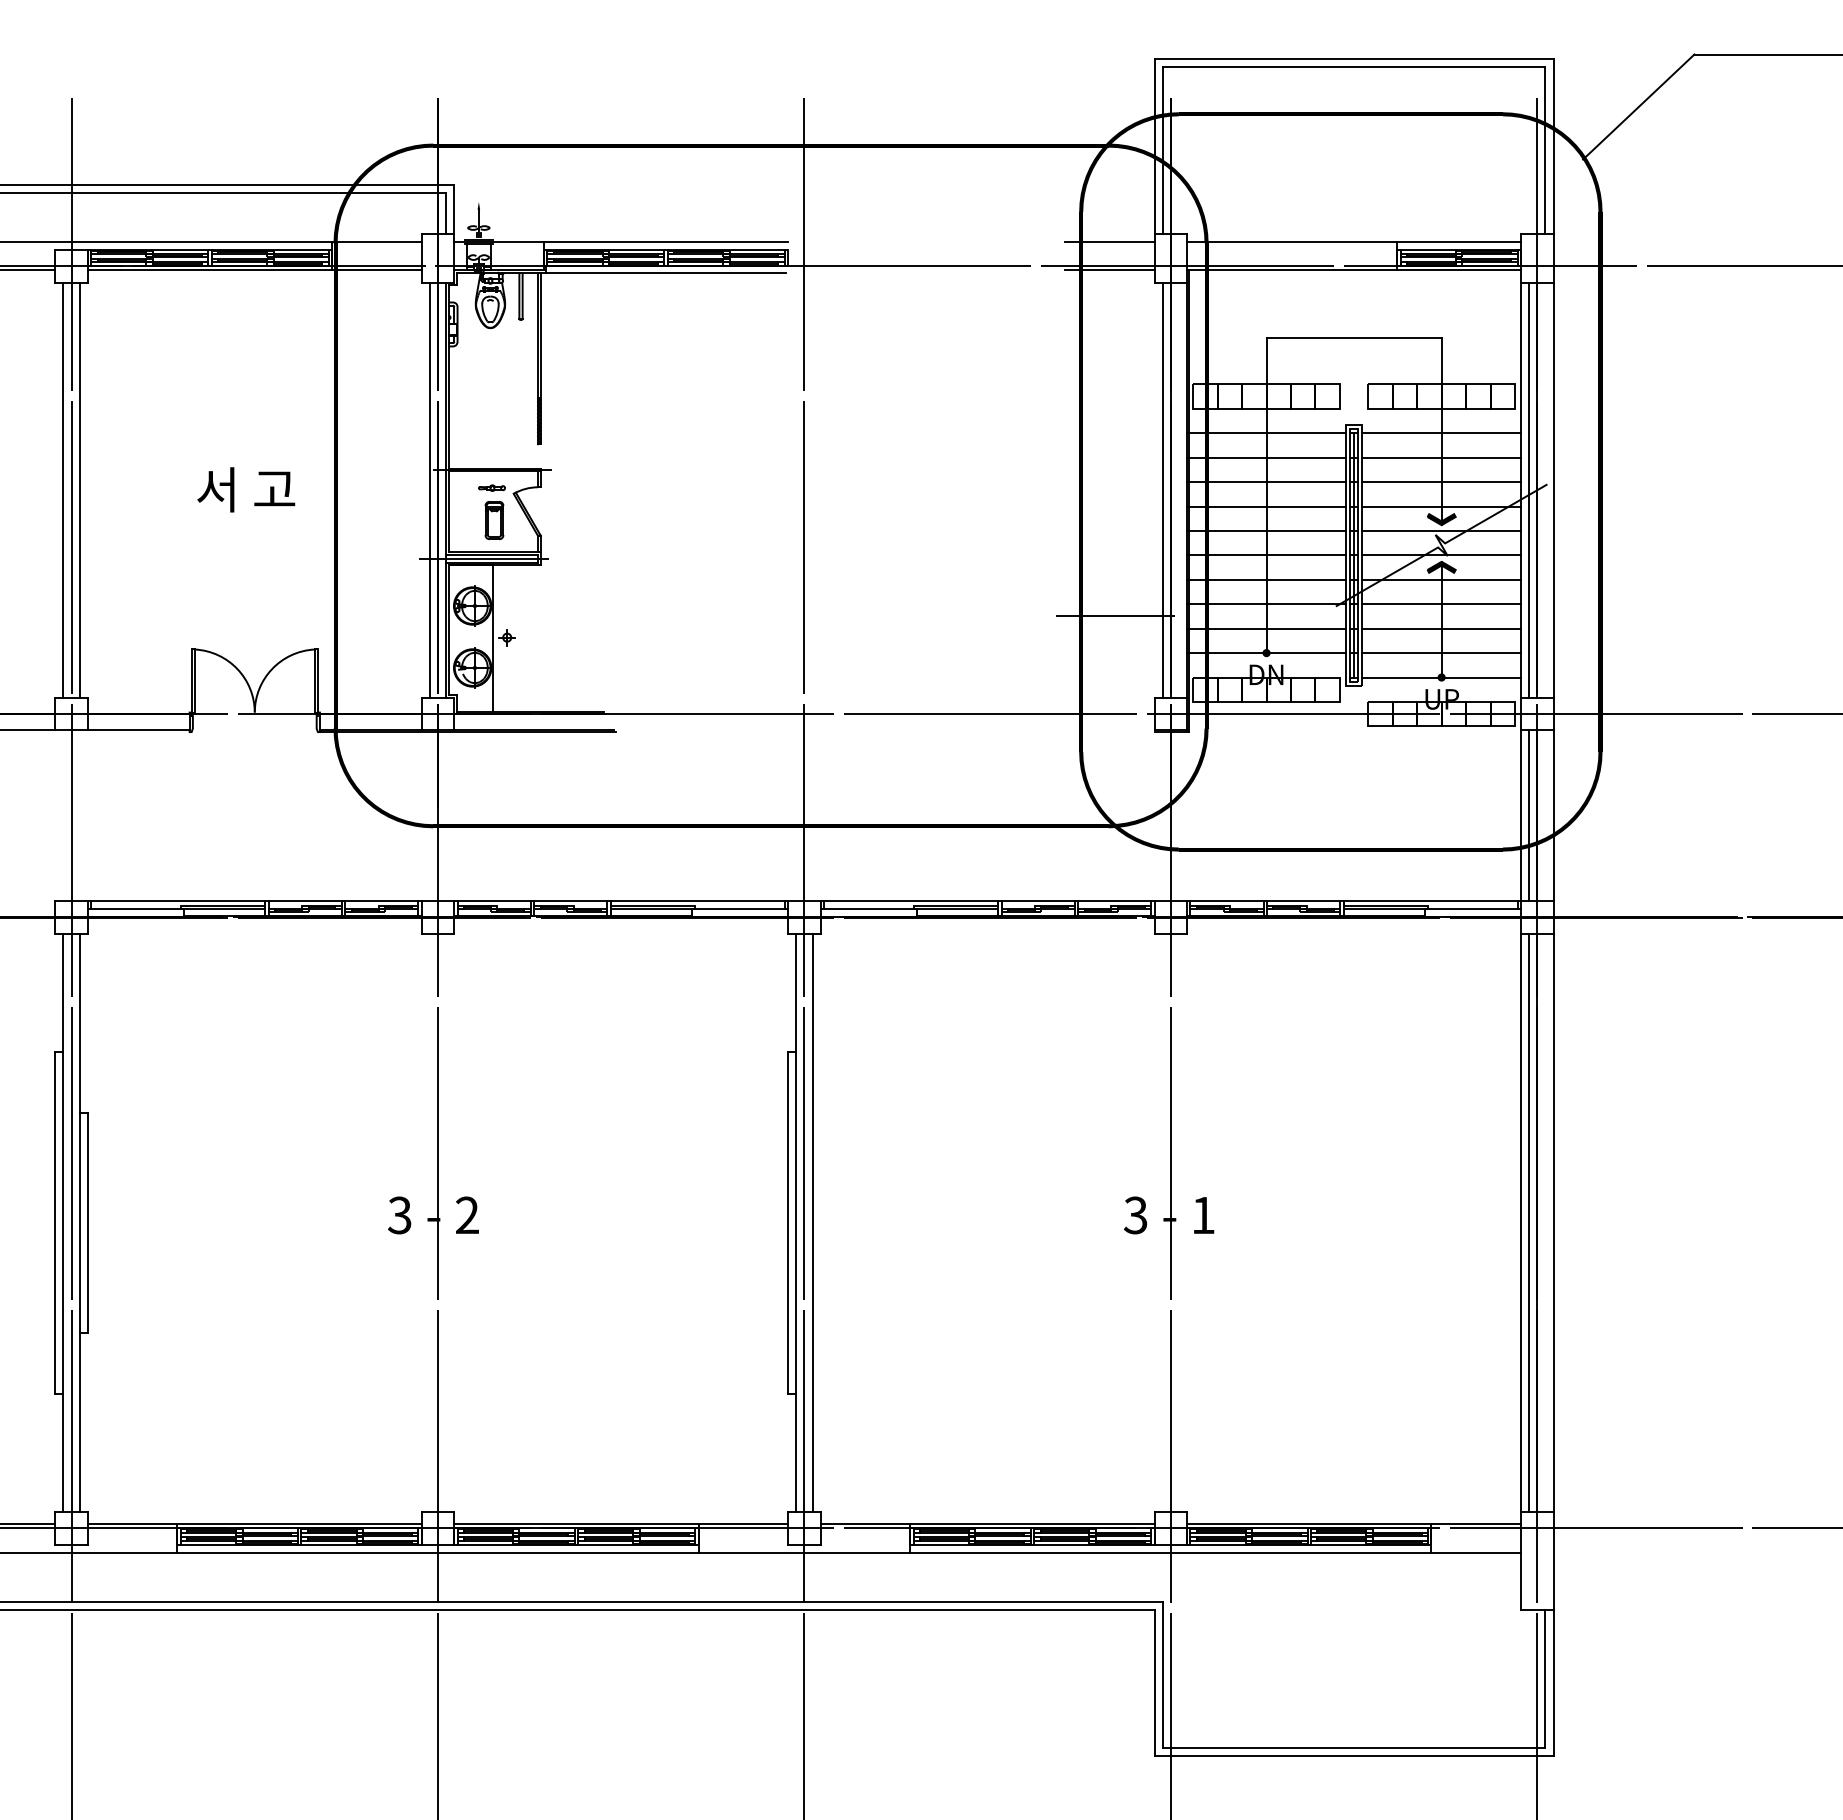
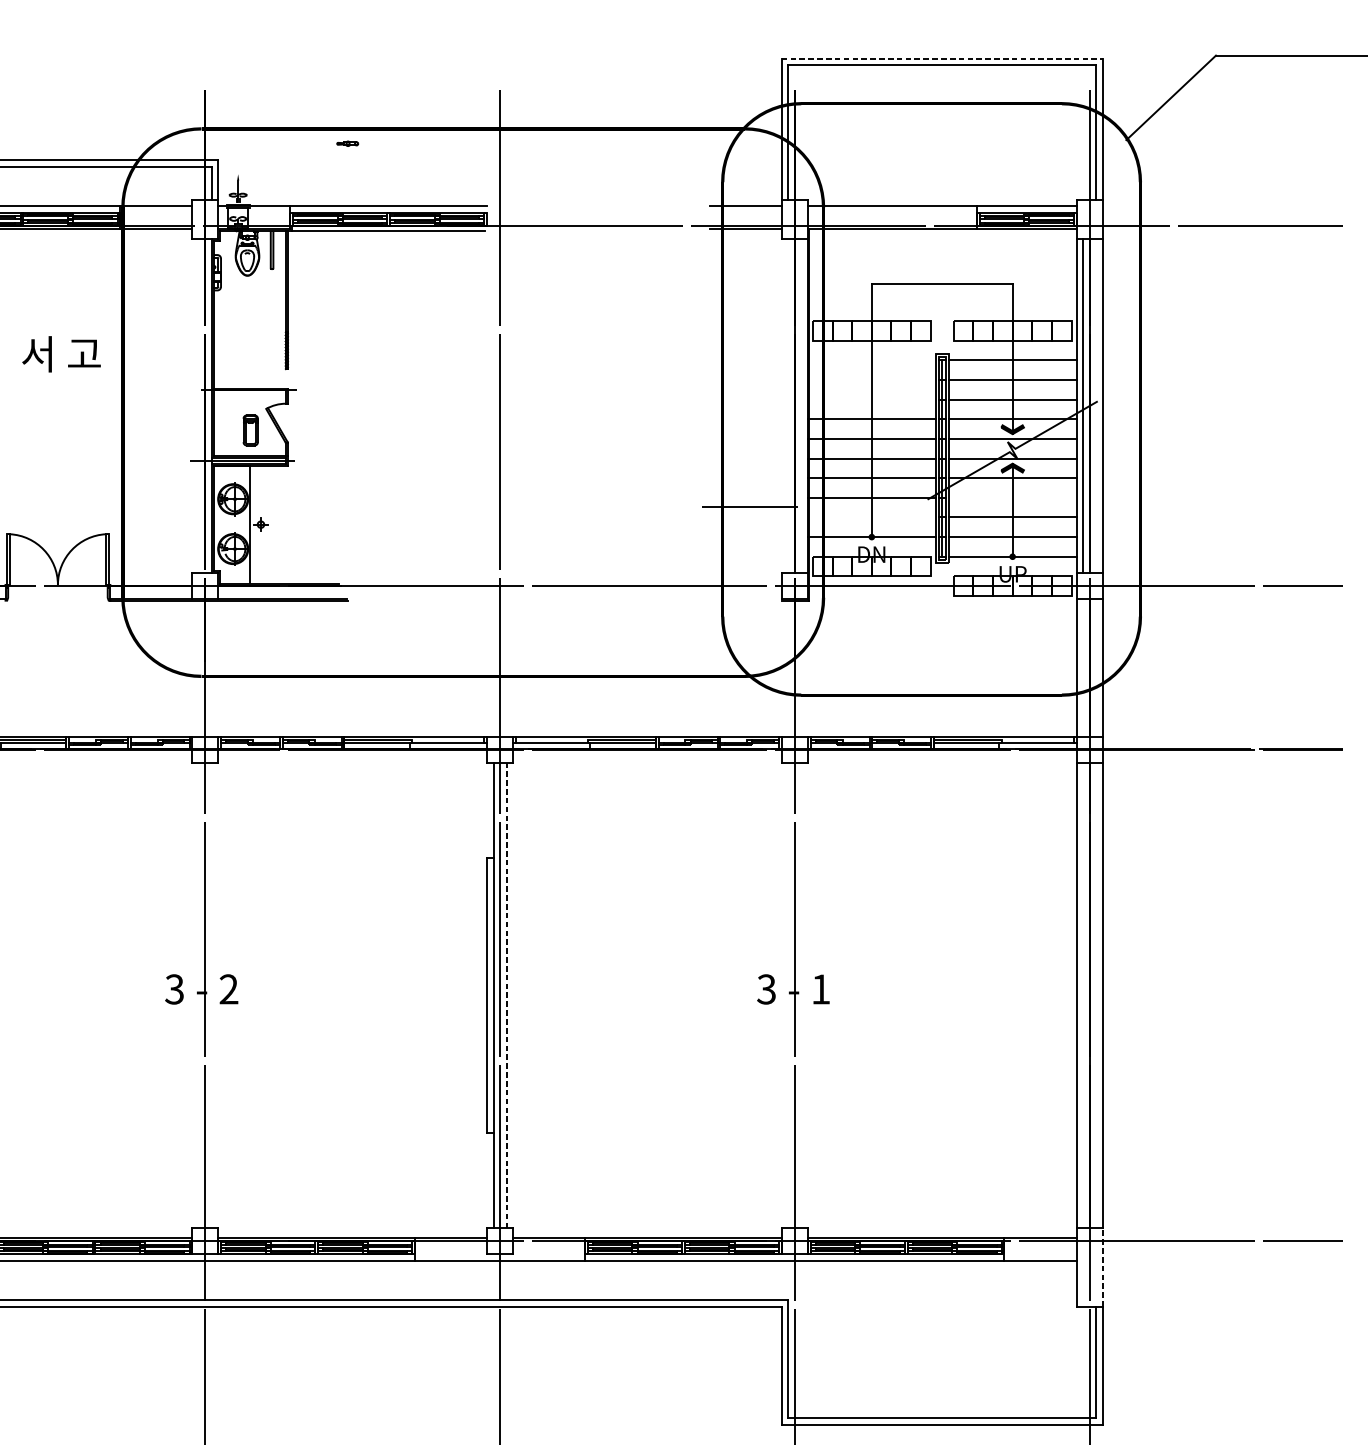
line: (1354, 58) -> (942, 58), solid -> dashed
line: (1266, 433) -> (871, 360), removed
line: (1266, 457) -> (871, 379), removed
line: (1266, 482) -> (871, 399), removed
part: (491, 487) -> (347, 143), moved
text: (246, 489) -> (61, 354), moved
line: (429, 489) -> (198, 405), removed
line: (1162, 489) -> (788, 405), removed
line: (1441, 604) -> (1012, 498), removed
line: (1266, 628) -> (871, 517), removed
line: (1529, 815) -> (1083, 667), removed
line: (812, 1222) -> (506, 995), solid -> dashed
line: (1529, 1223) -> (1083, 995), removed
line: (1553, 1561) -> (1102, 1267), solid -> dashed

